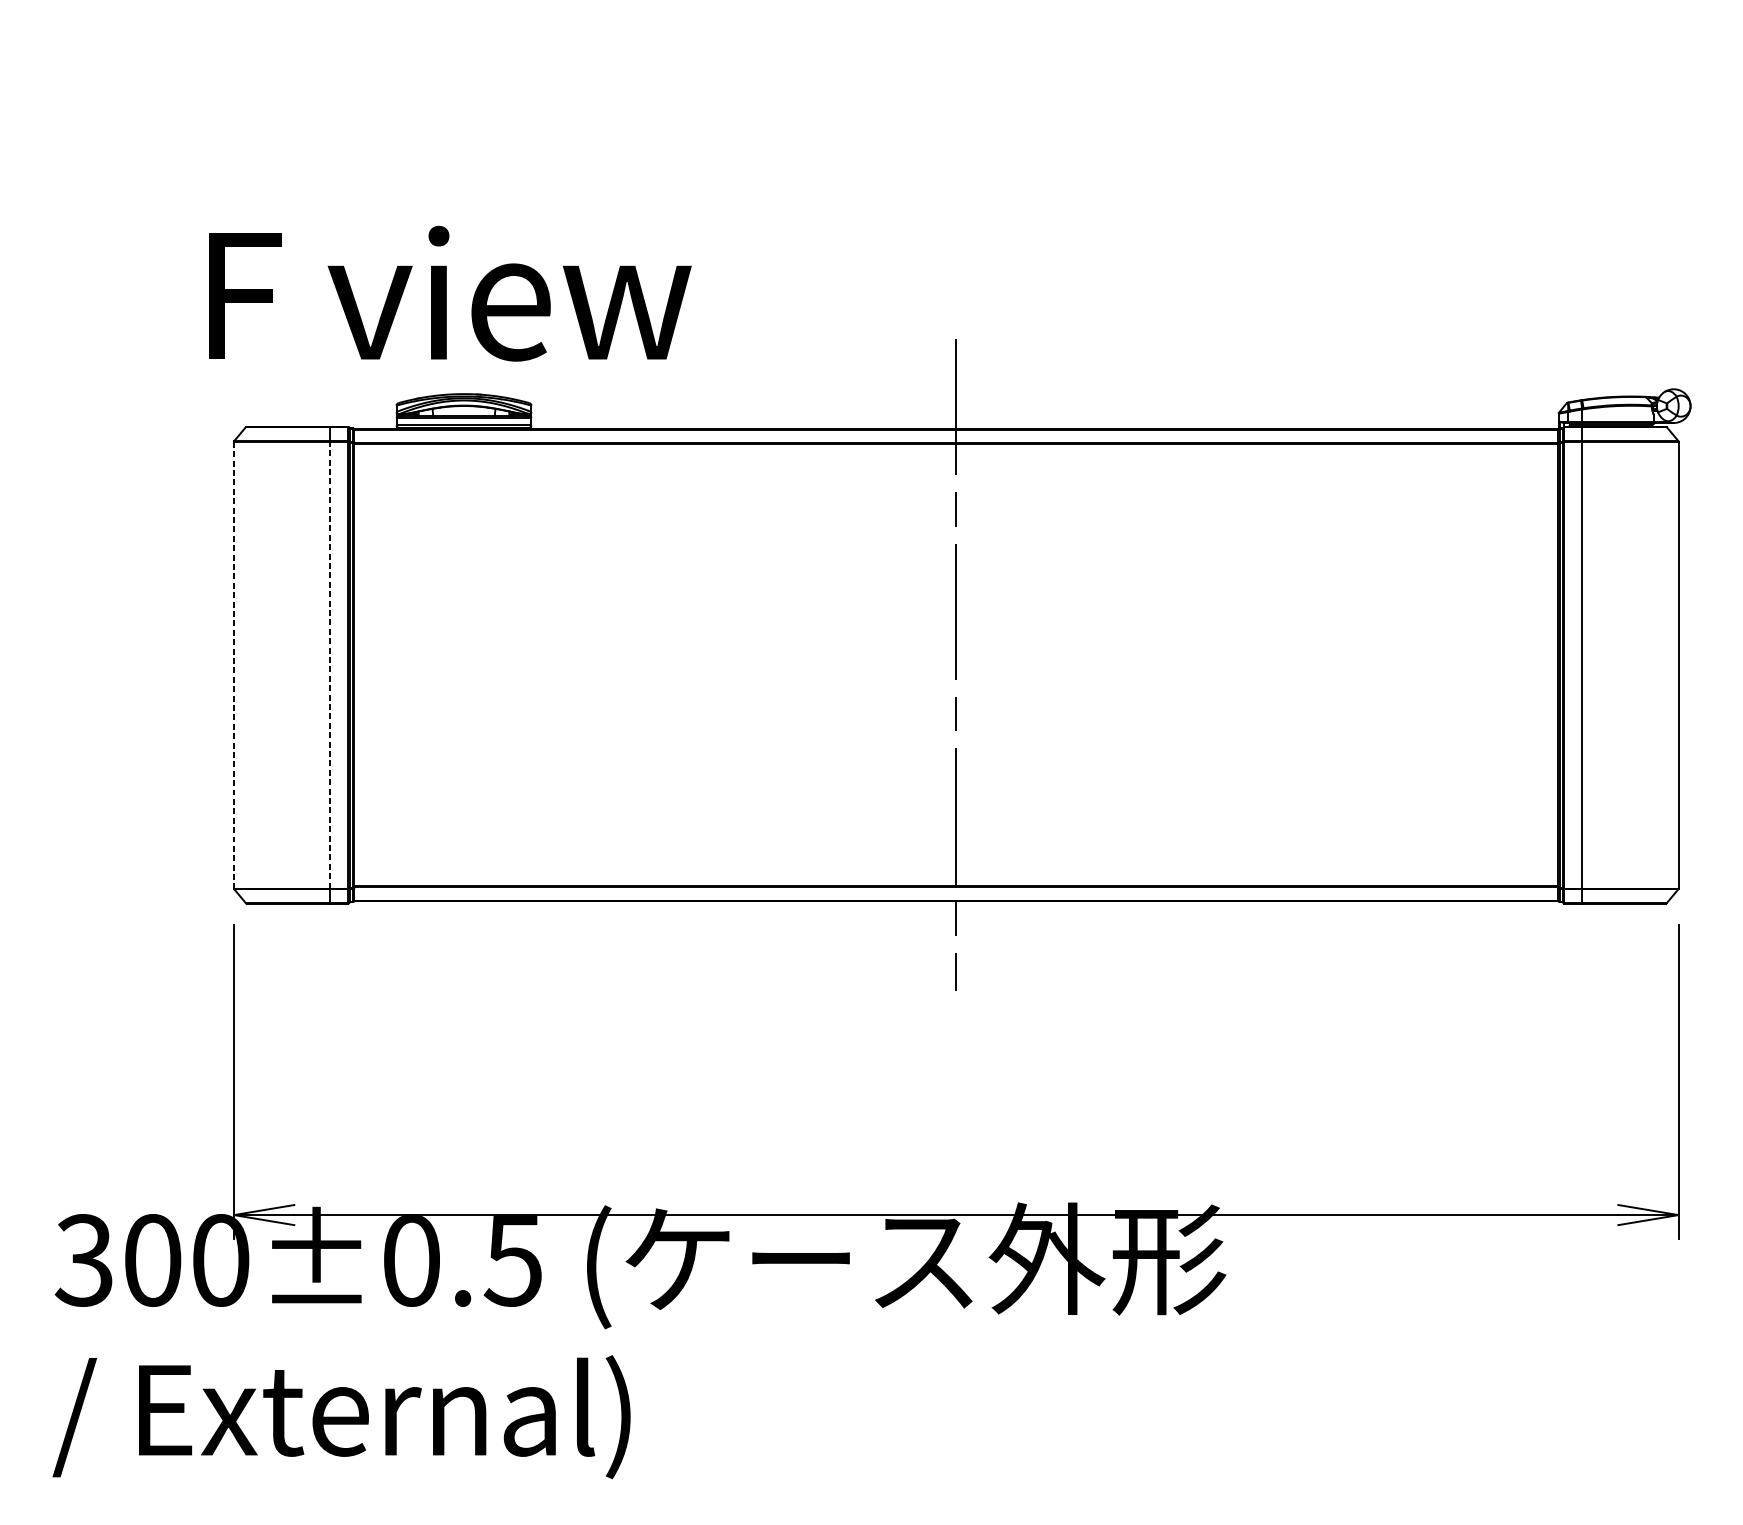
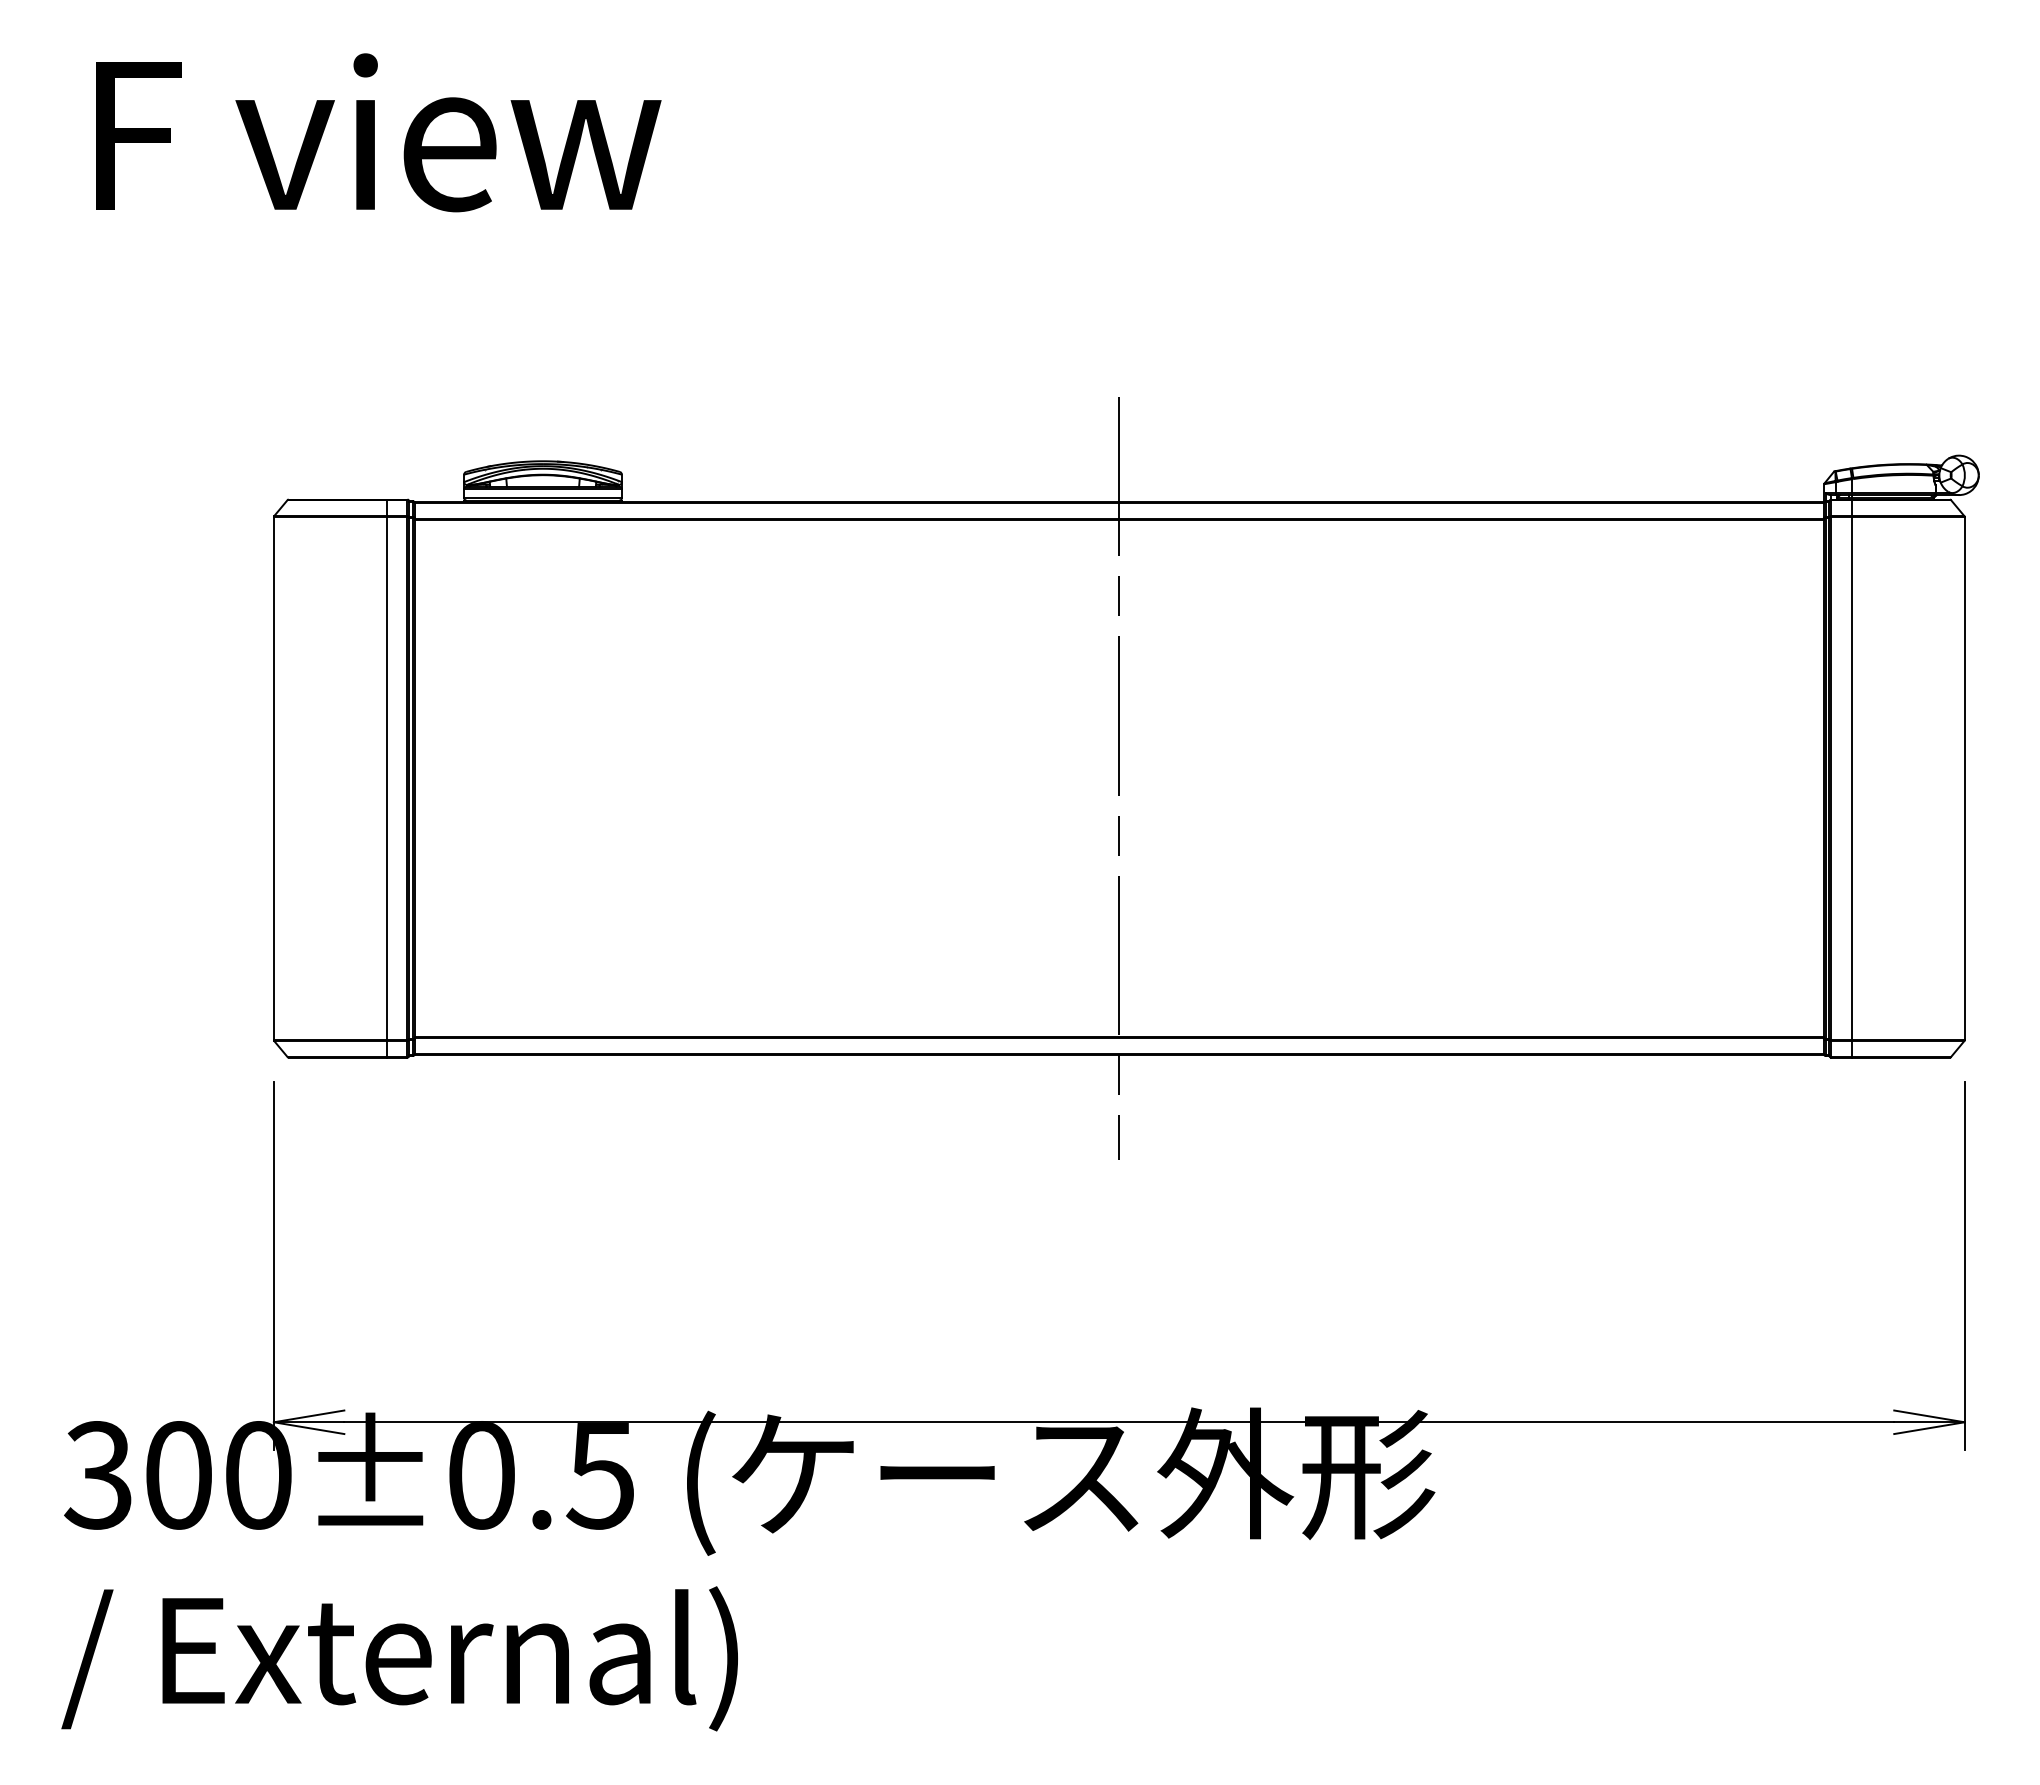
text: (449, 293) -> (378, 132), moved
line: (233, 665) -> (273, 779), dashed -> solid
line: (330, 665) -> (386, 778), dashed -> solid

